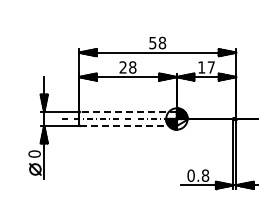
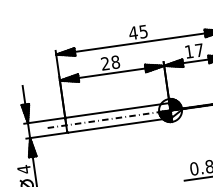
text: (157, 42) -> (138, 31), 58 -> 45
line: (128, 112) -> (117, 110), dashed -> solid
line: (129, 125) -> (120, 124), dashed -> solid
text: (34, 154) -> (24, 170), 0 -> 4

